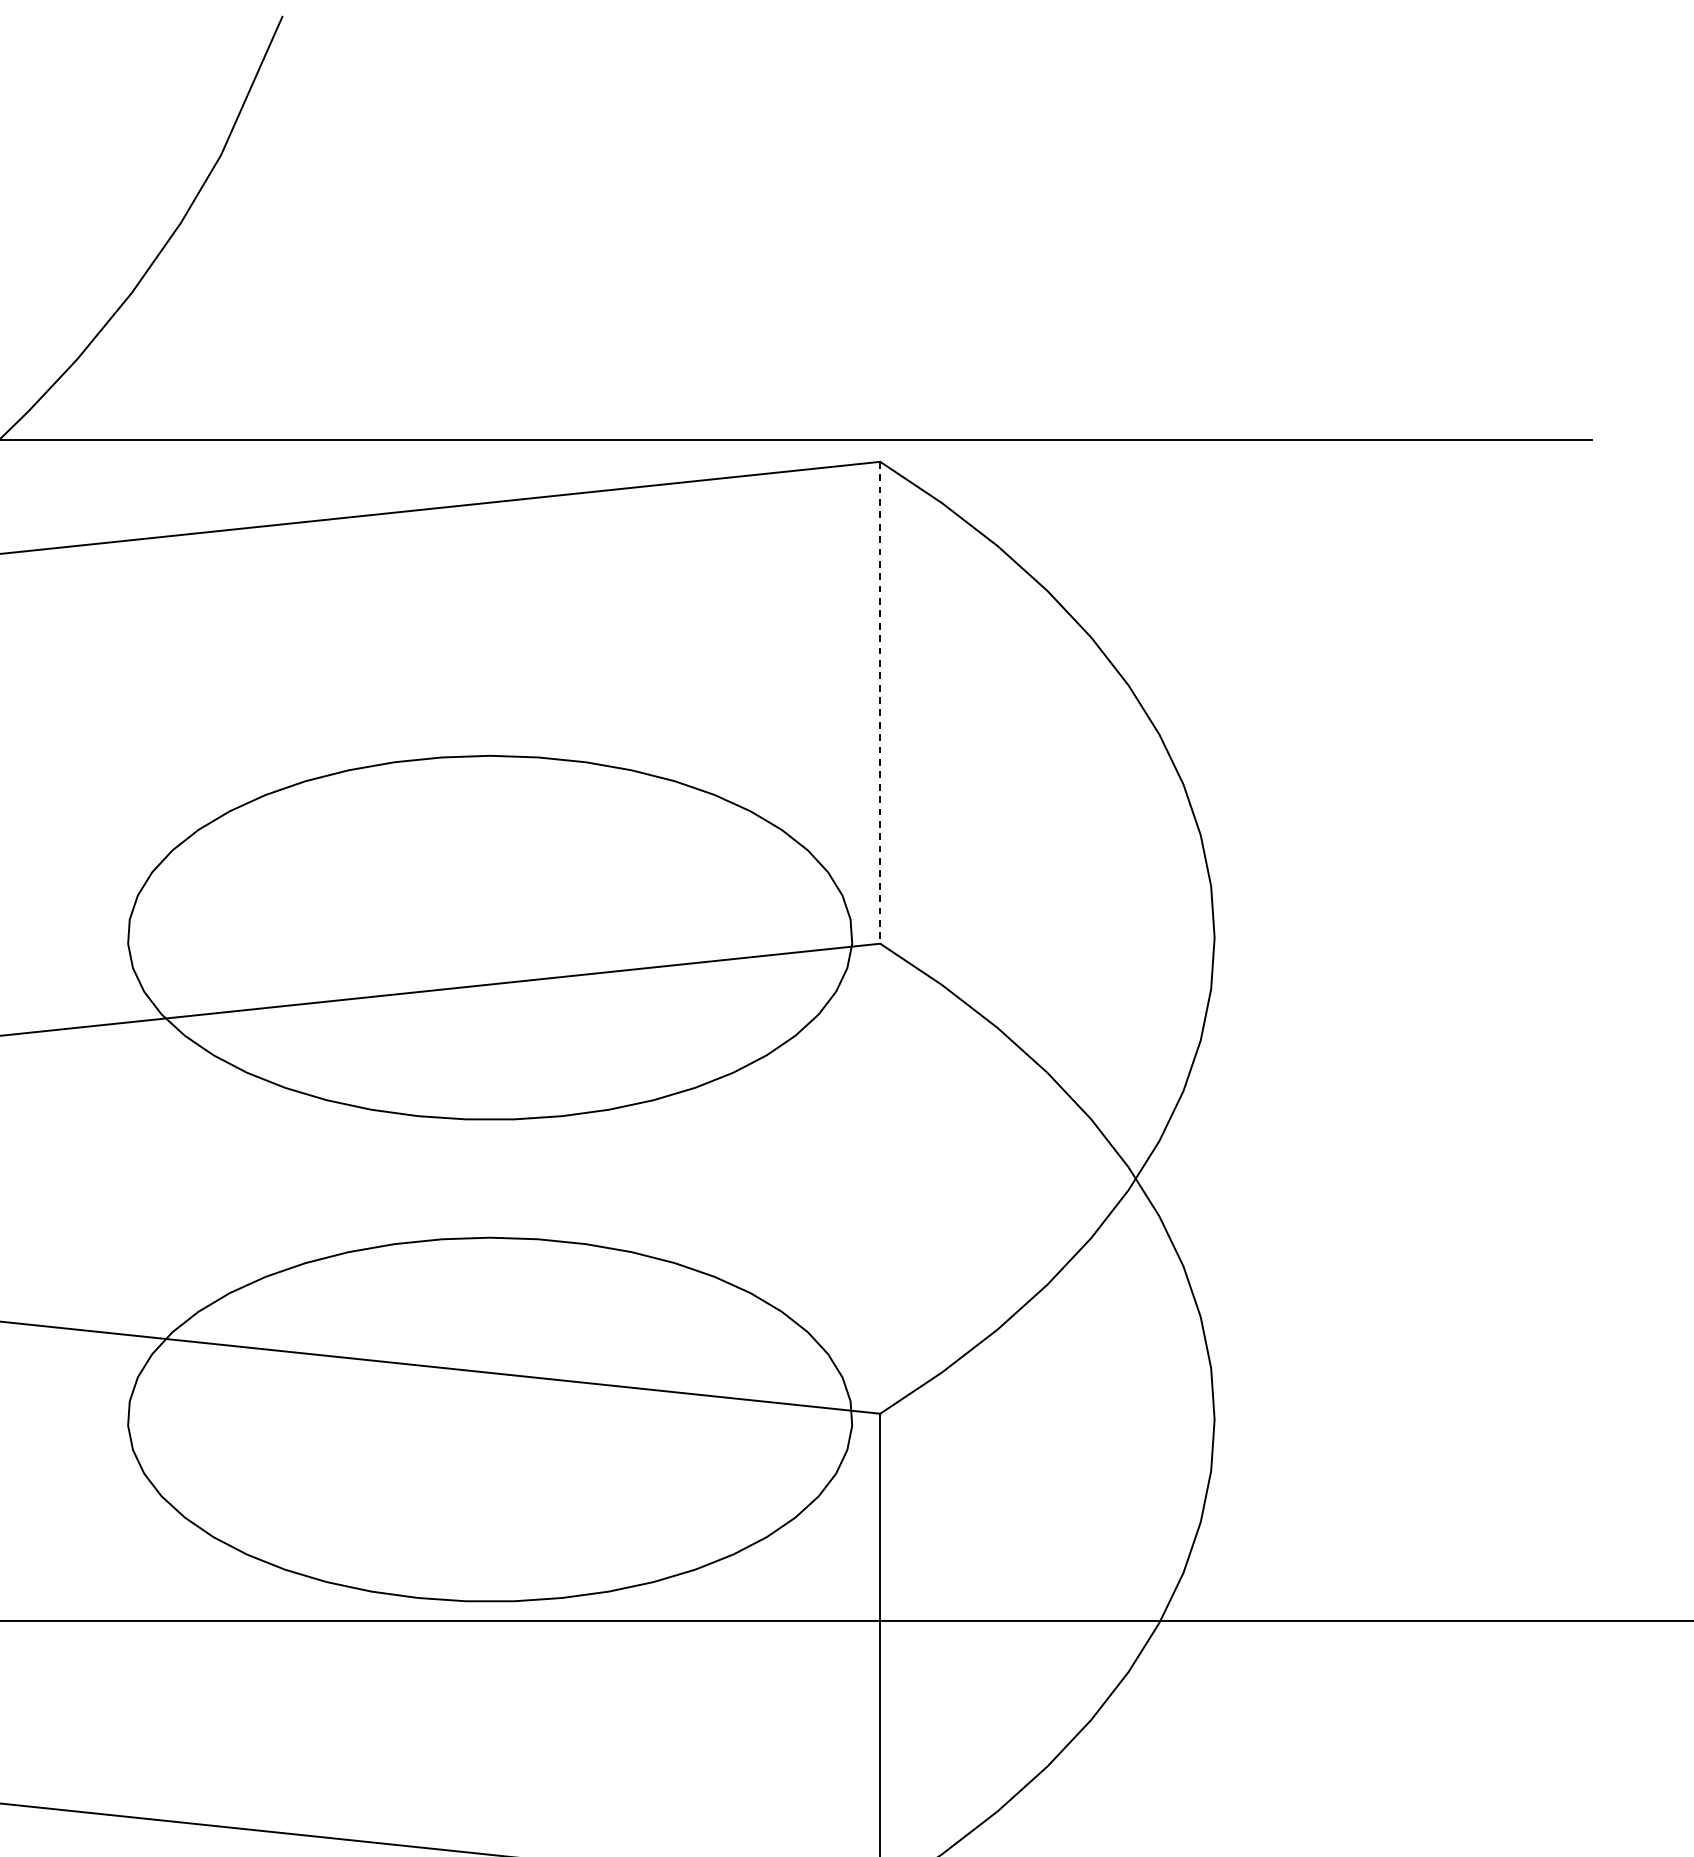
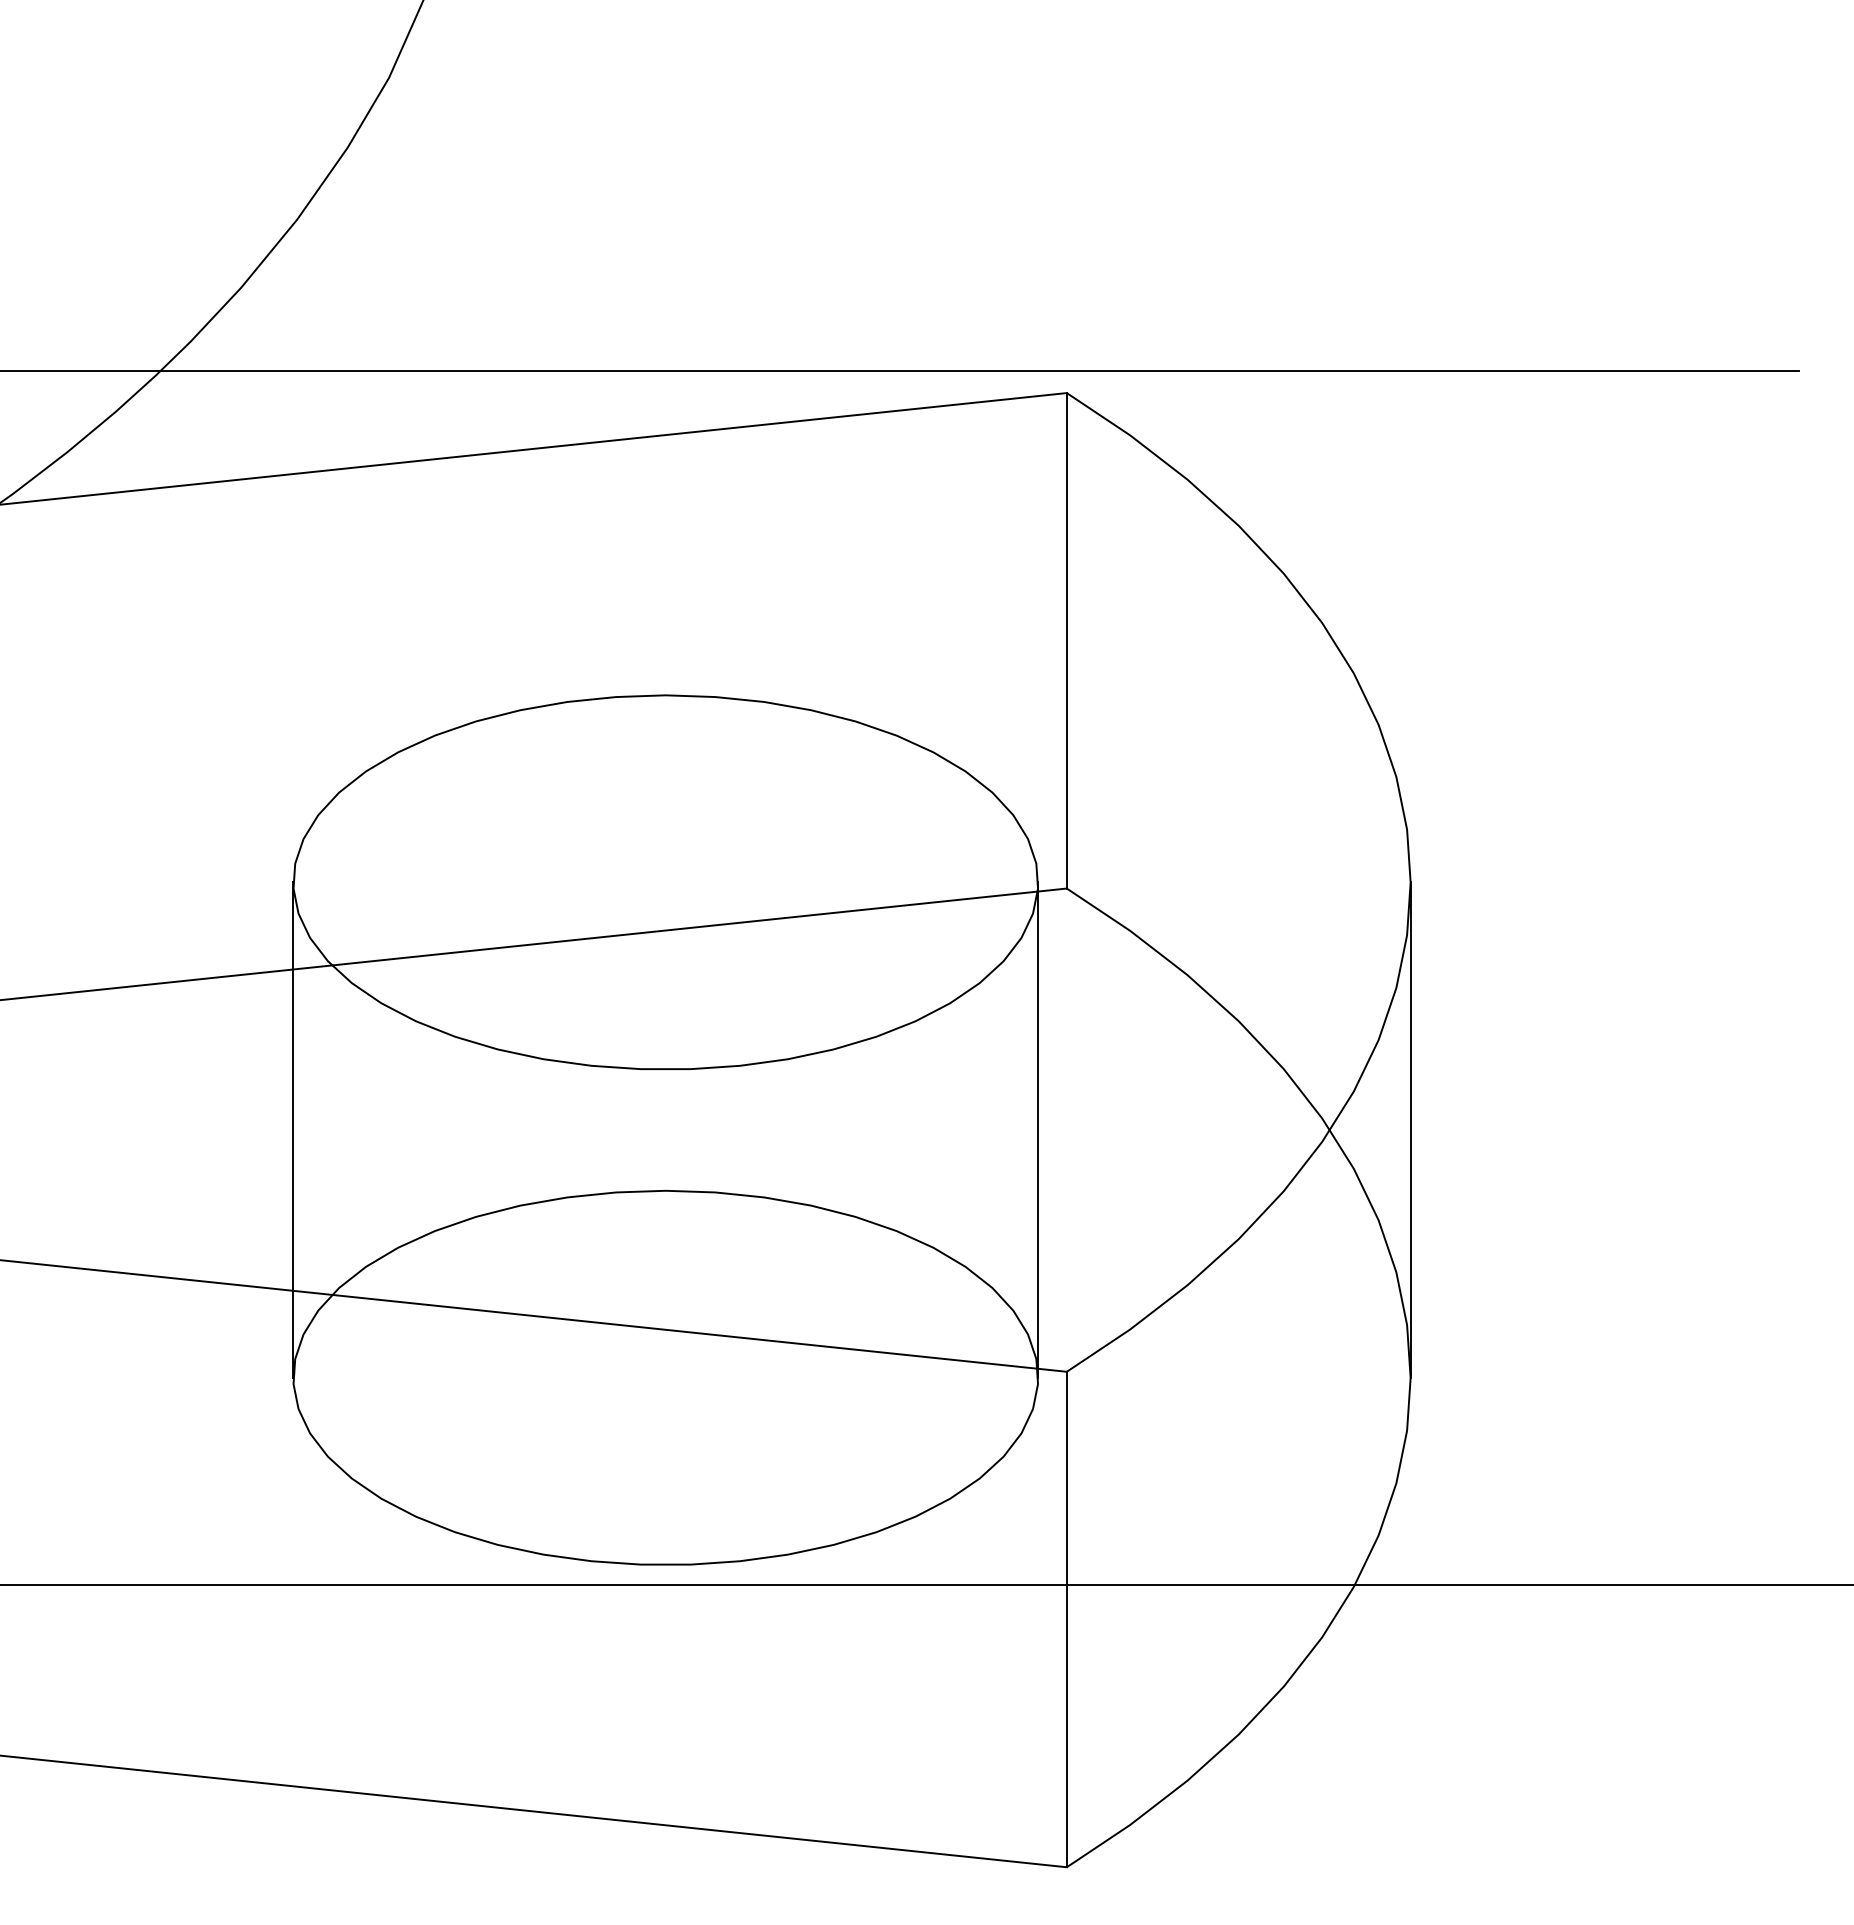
line: (879, 702) -> (1066, 640), dashed -> solid
line: (128, 1178) -> (293, 1129), added
line: (852, 1178) -> (1038, 1129), added
line: (1214, 1178) -> (1410, 1129), added

